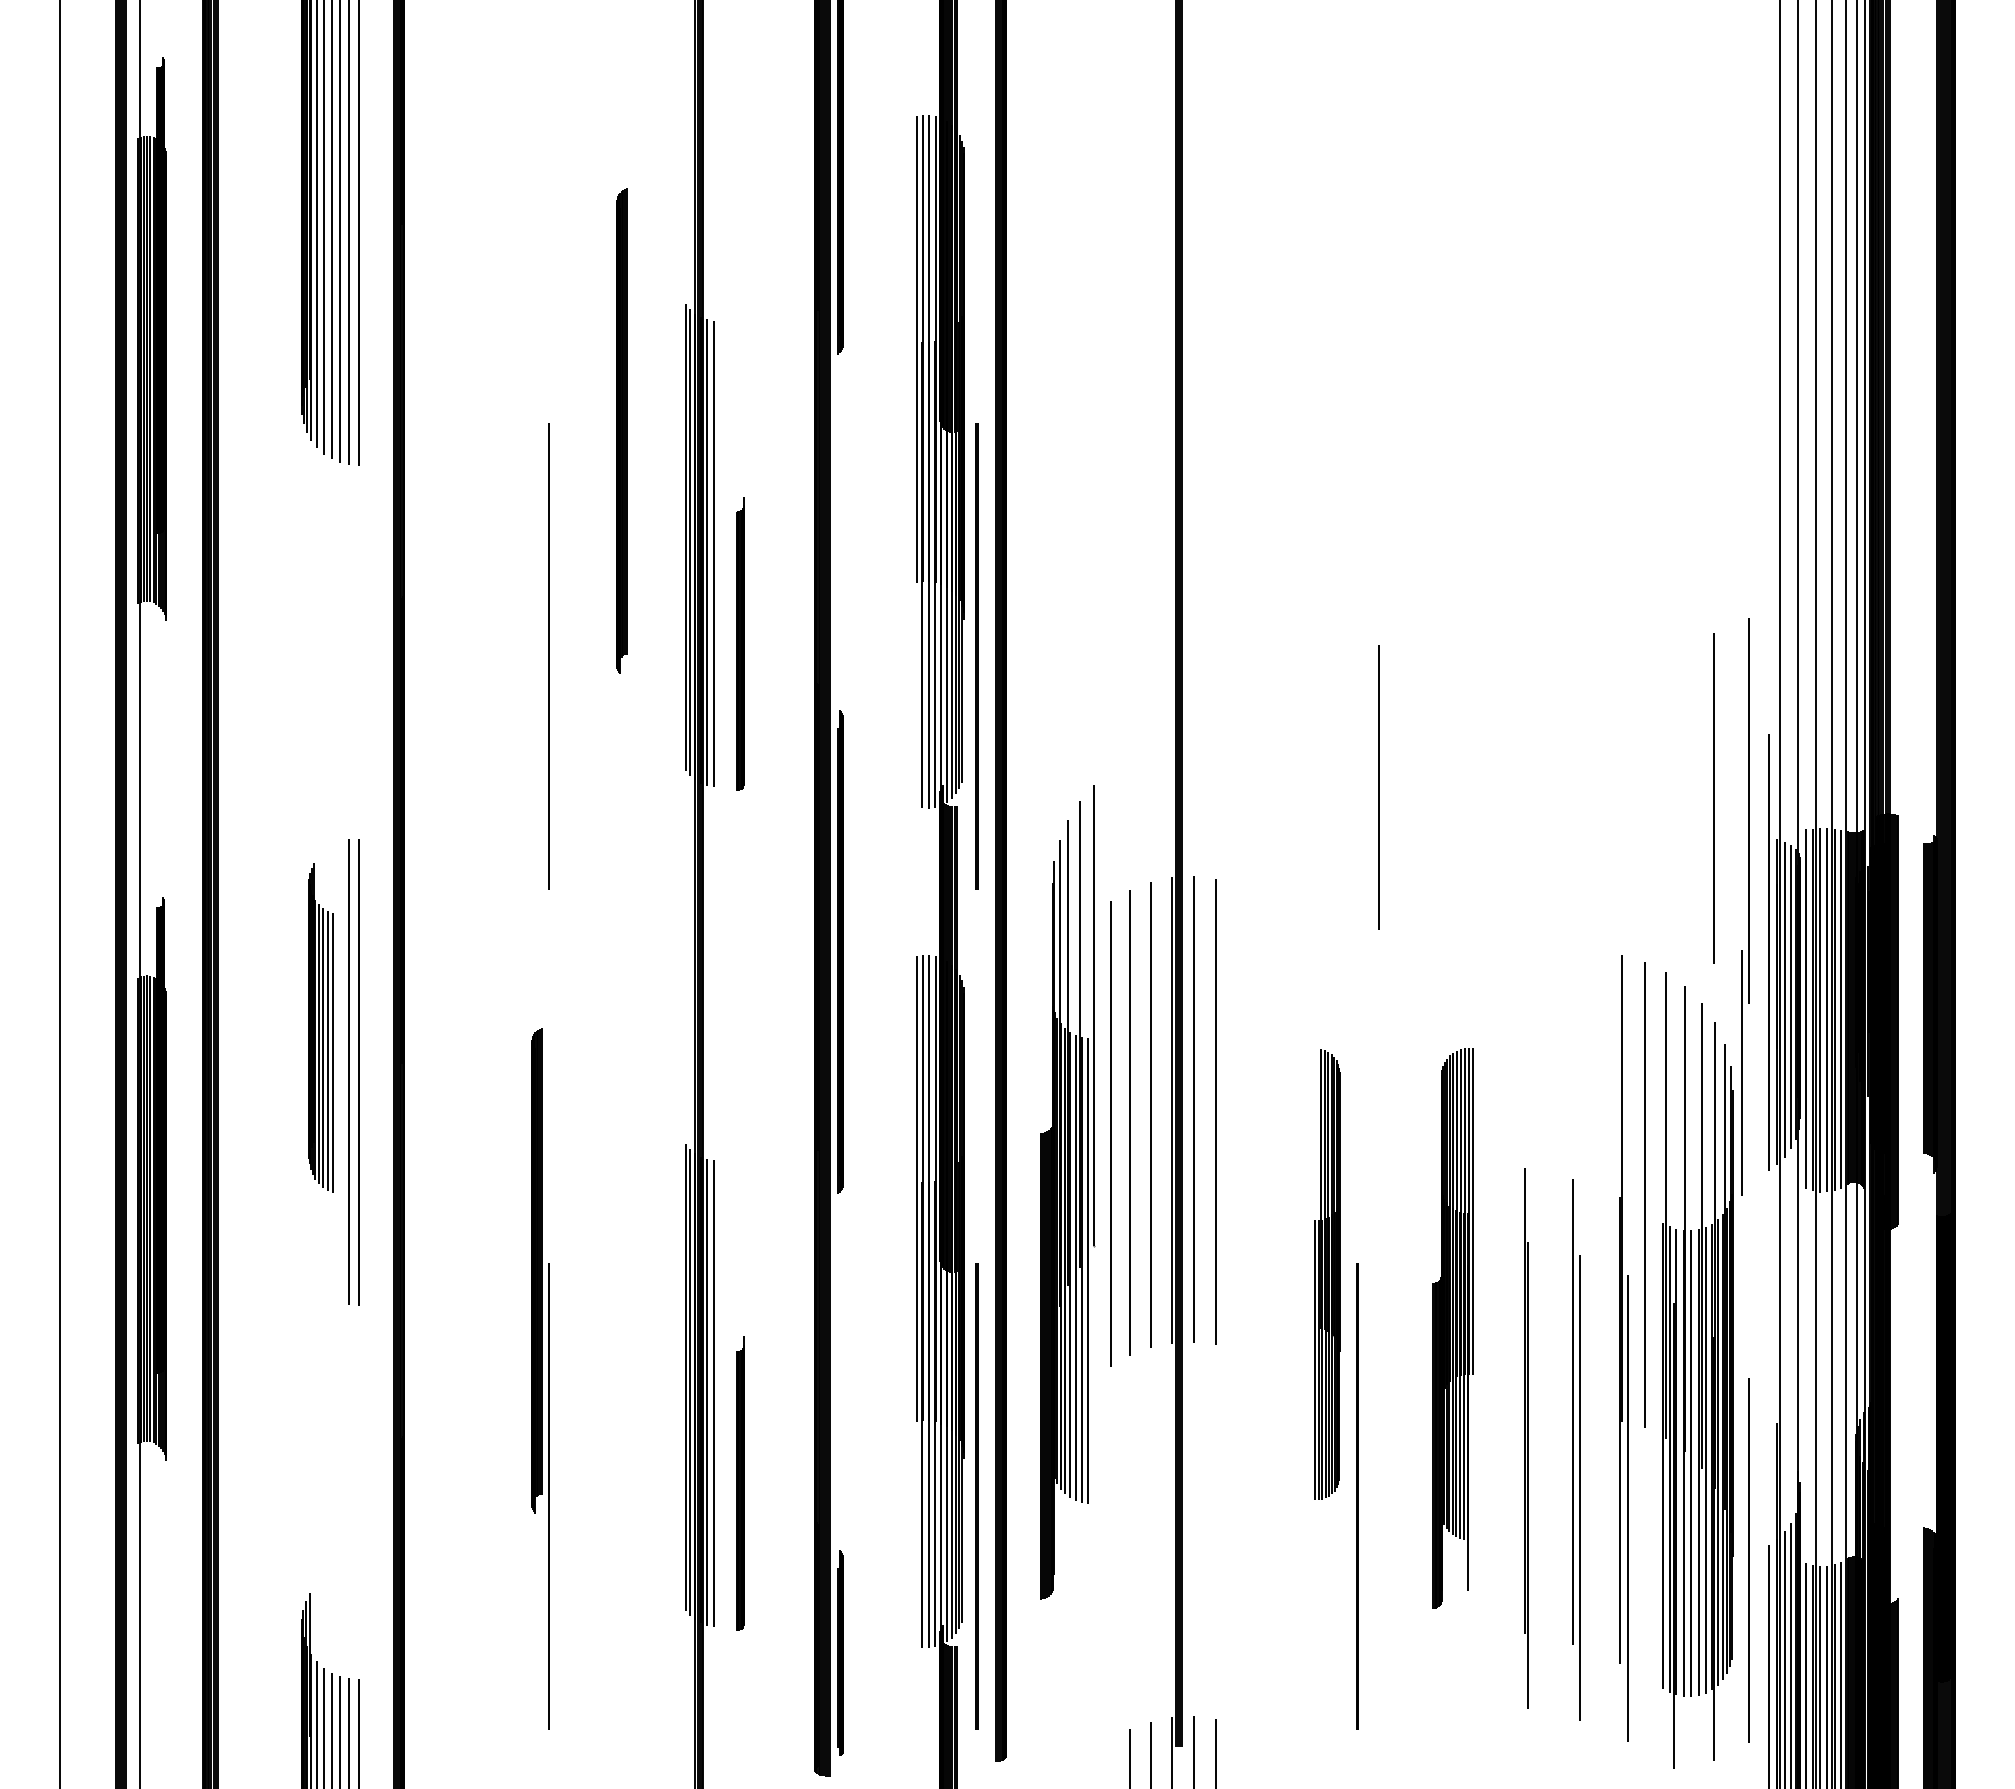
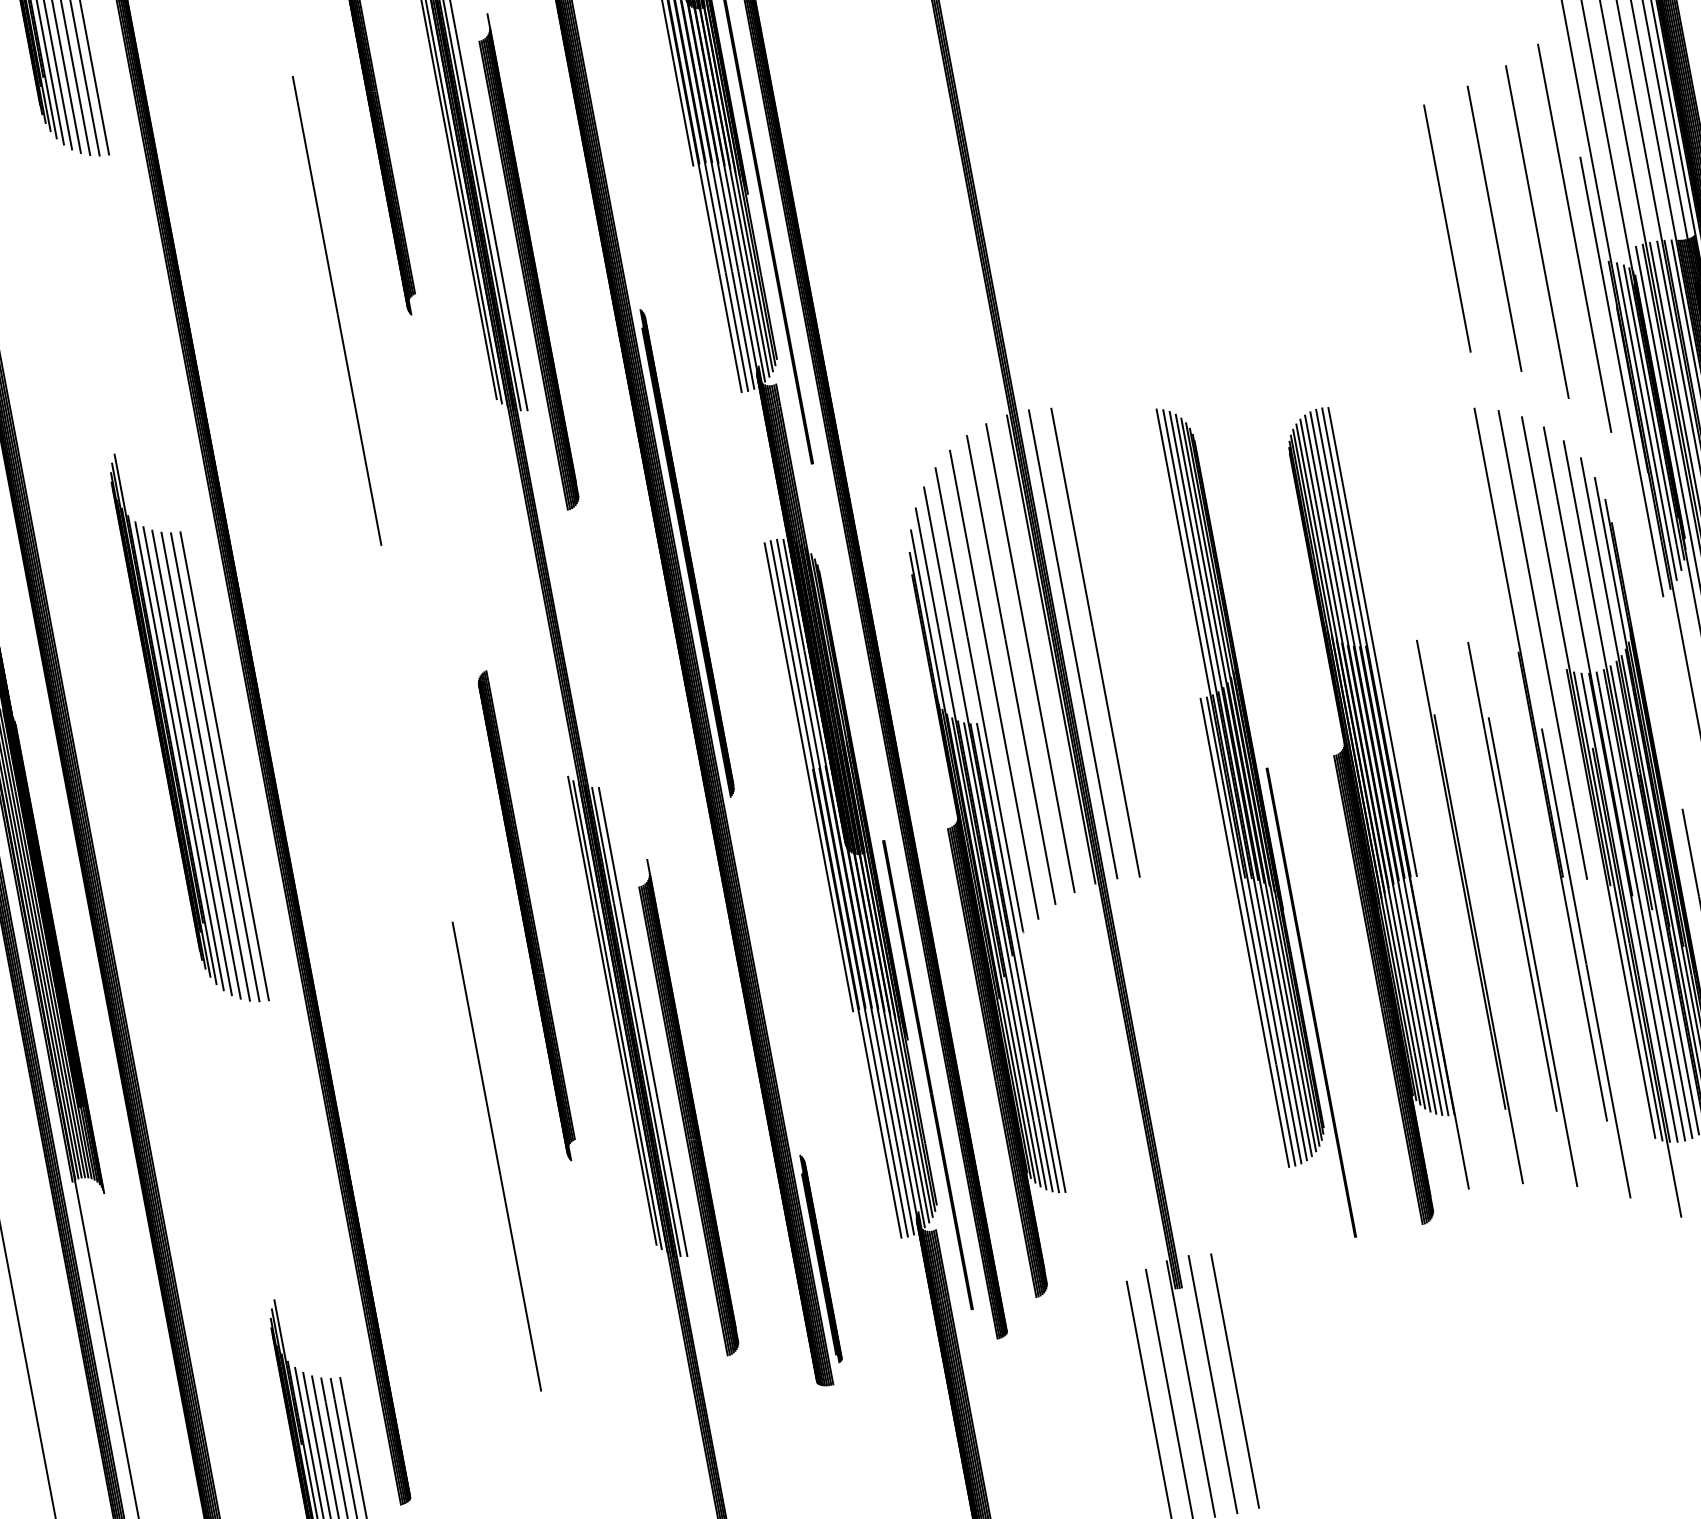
part: (740, 643) -> (527, 261), size x1.67
line: (1378, 787) -> (1494, 228), moved
part: (320, 1027) -> (177, 728), size x1.67
line: (1741, 1072) -> (1446, 228), moved
part: (1067, 1192) -> (985, 882), moved
part: (536, 1270) -> (526, 915), moved
part: (1327, 1274) -> (1238, 785), size x1.67
part: (1452, 1328) -> (1374, 815), size x1.43
part: (740, 1483) -> (687, 1107), size x1.67

